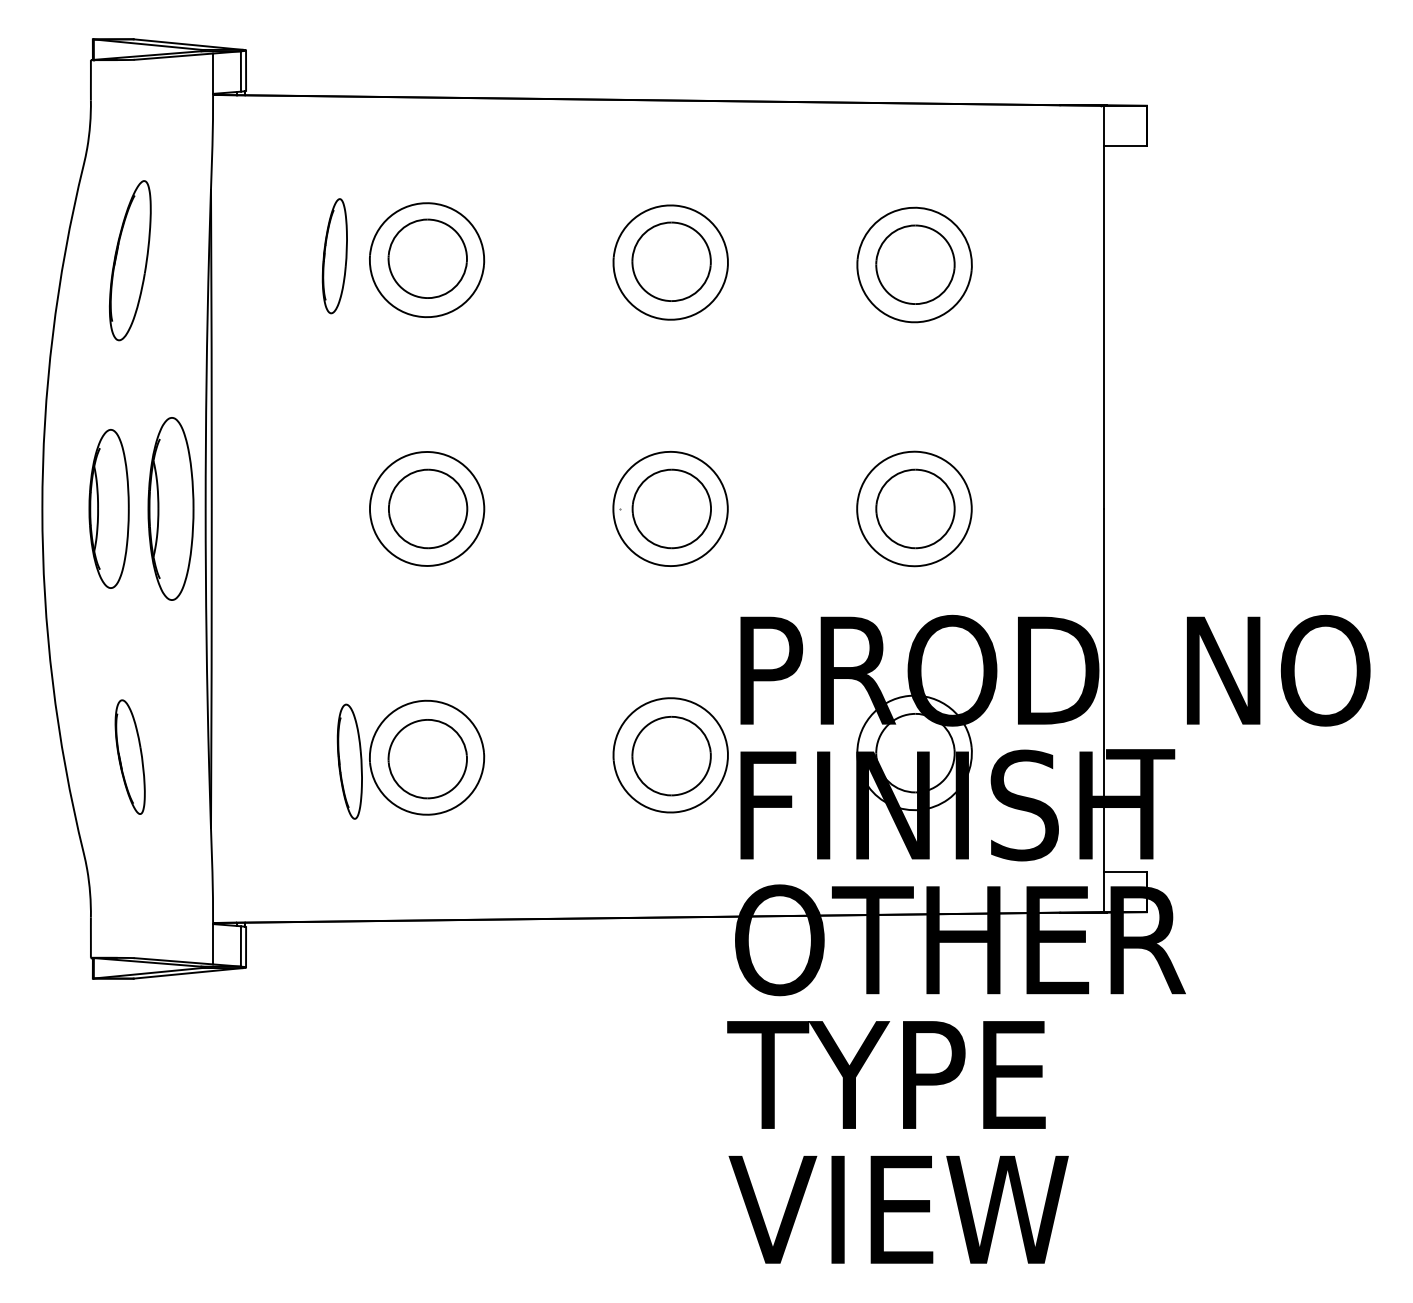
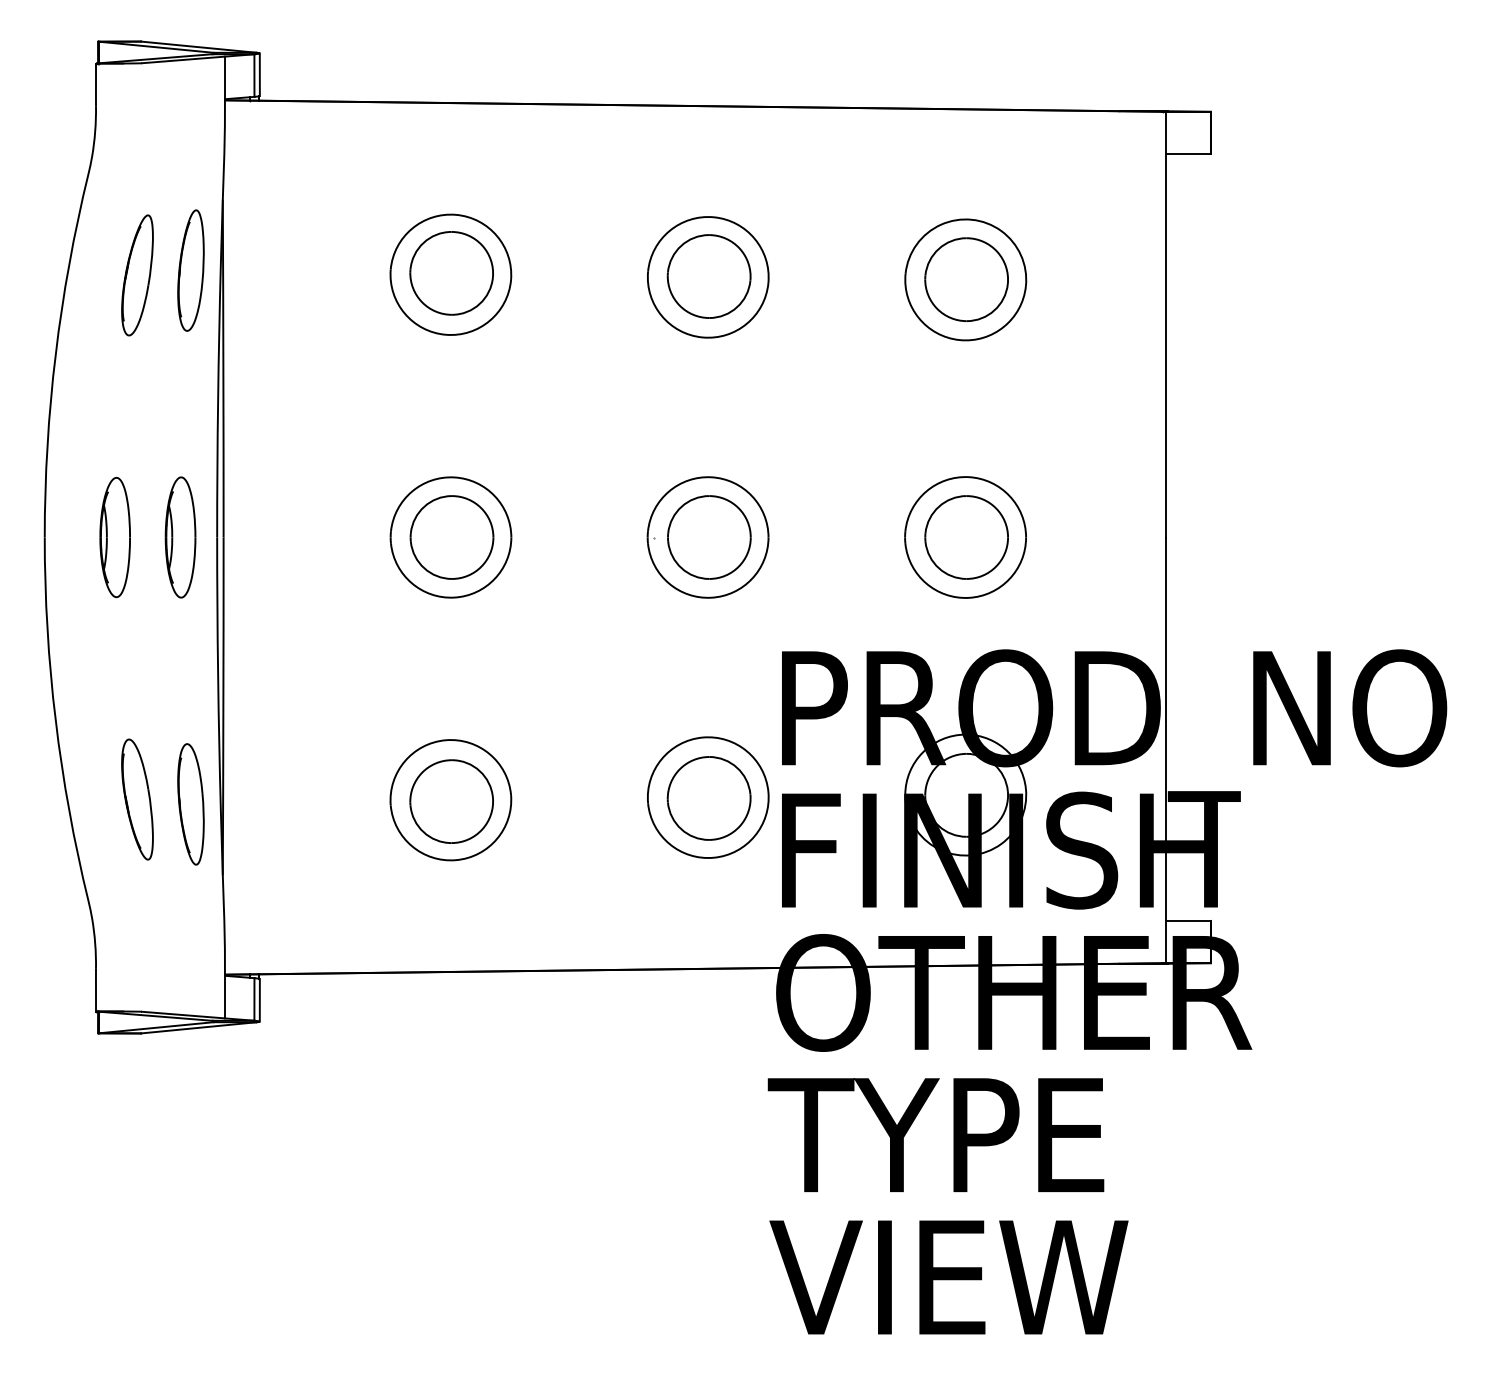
part: (334, 256) -> (190, 270), moved
part: (129, 260) -> (136, 275), size x0.71
part: (108, 508) -> (114, 537), size x0.71
part: (170, 508) -> (180, 537), size x0.62
part: (349, 761) -> (190, 804), moved

